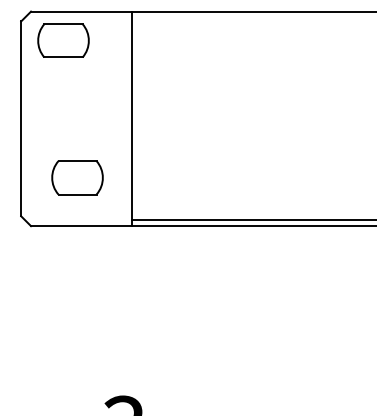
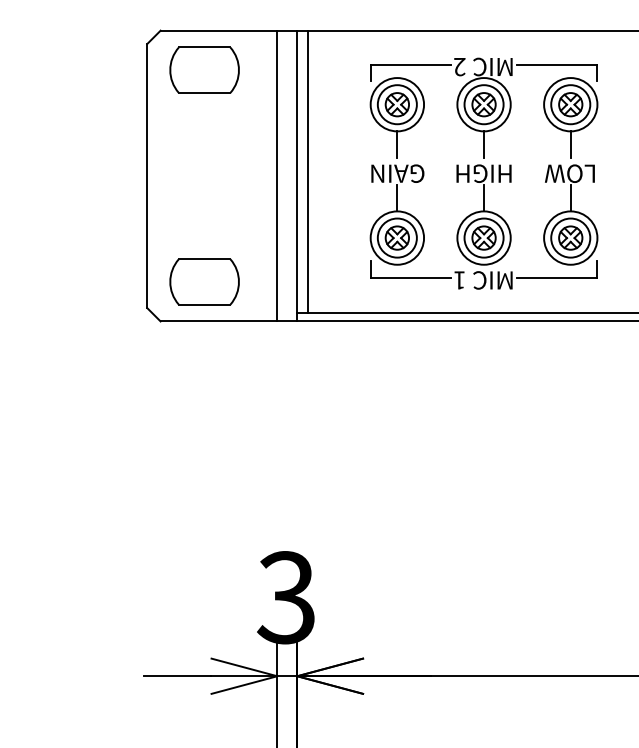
line: (140, 115) -> (308, 171), added
part: (269, 116) -> (483, 173), added
line: (117, 118) -> (277, 175), added
part: (77, 177) -> (204, 281), moved

